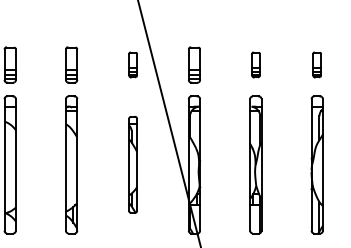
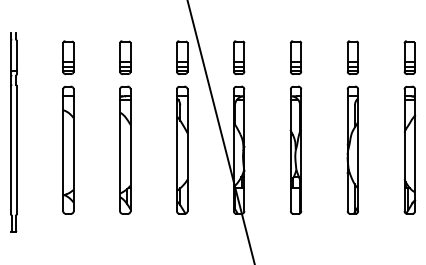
part: (133, 64) -> (182, 57), size x1.43
part: (256, 64) -> (296, 57), size x1.43
part: (316, 64) -> (352, 57), size x1.43
part: (133, 164) -> (182, 149), size x1.43

